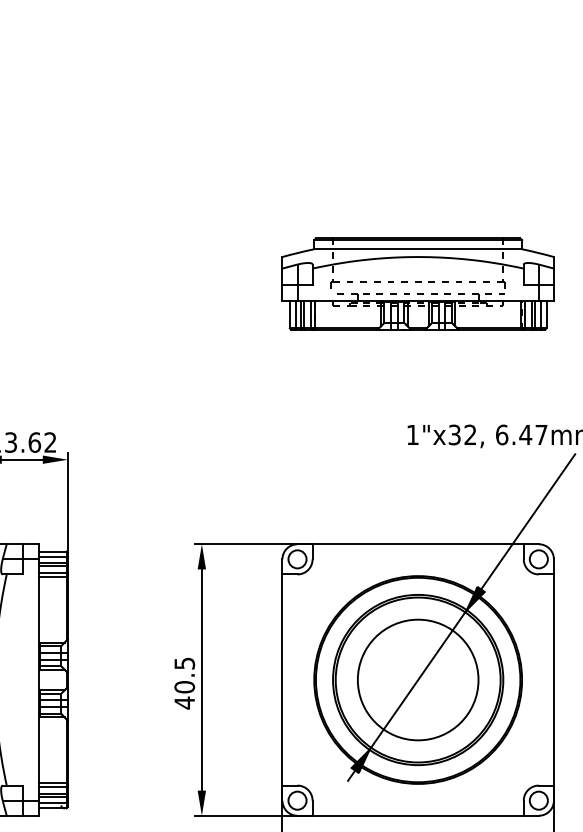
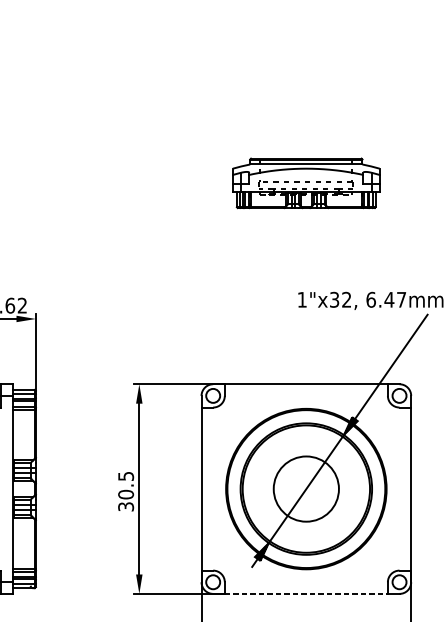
part: (417, 283) -> (305, 182), size x0.7
circle: (417, 679) -> (305, 488), size x0.7
text: (184, 702) -> (125, 506), 40.5 -> 30.5
line: (418, 815) -> (306, 593), solid -> dashed

